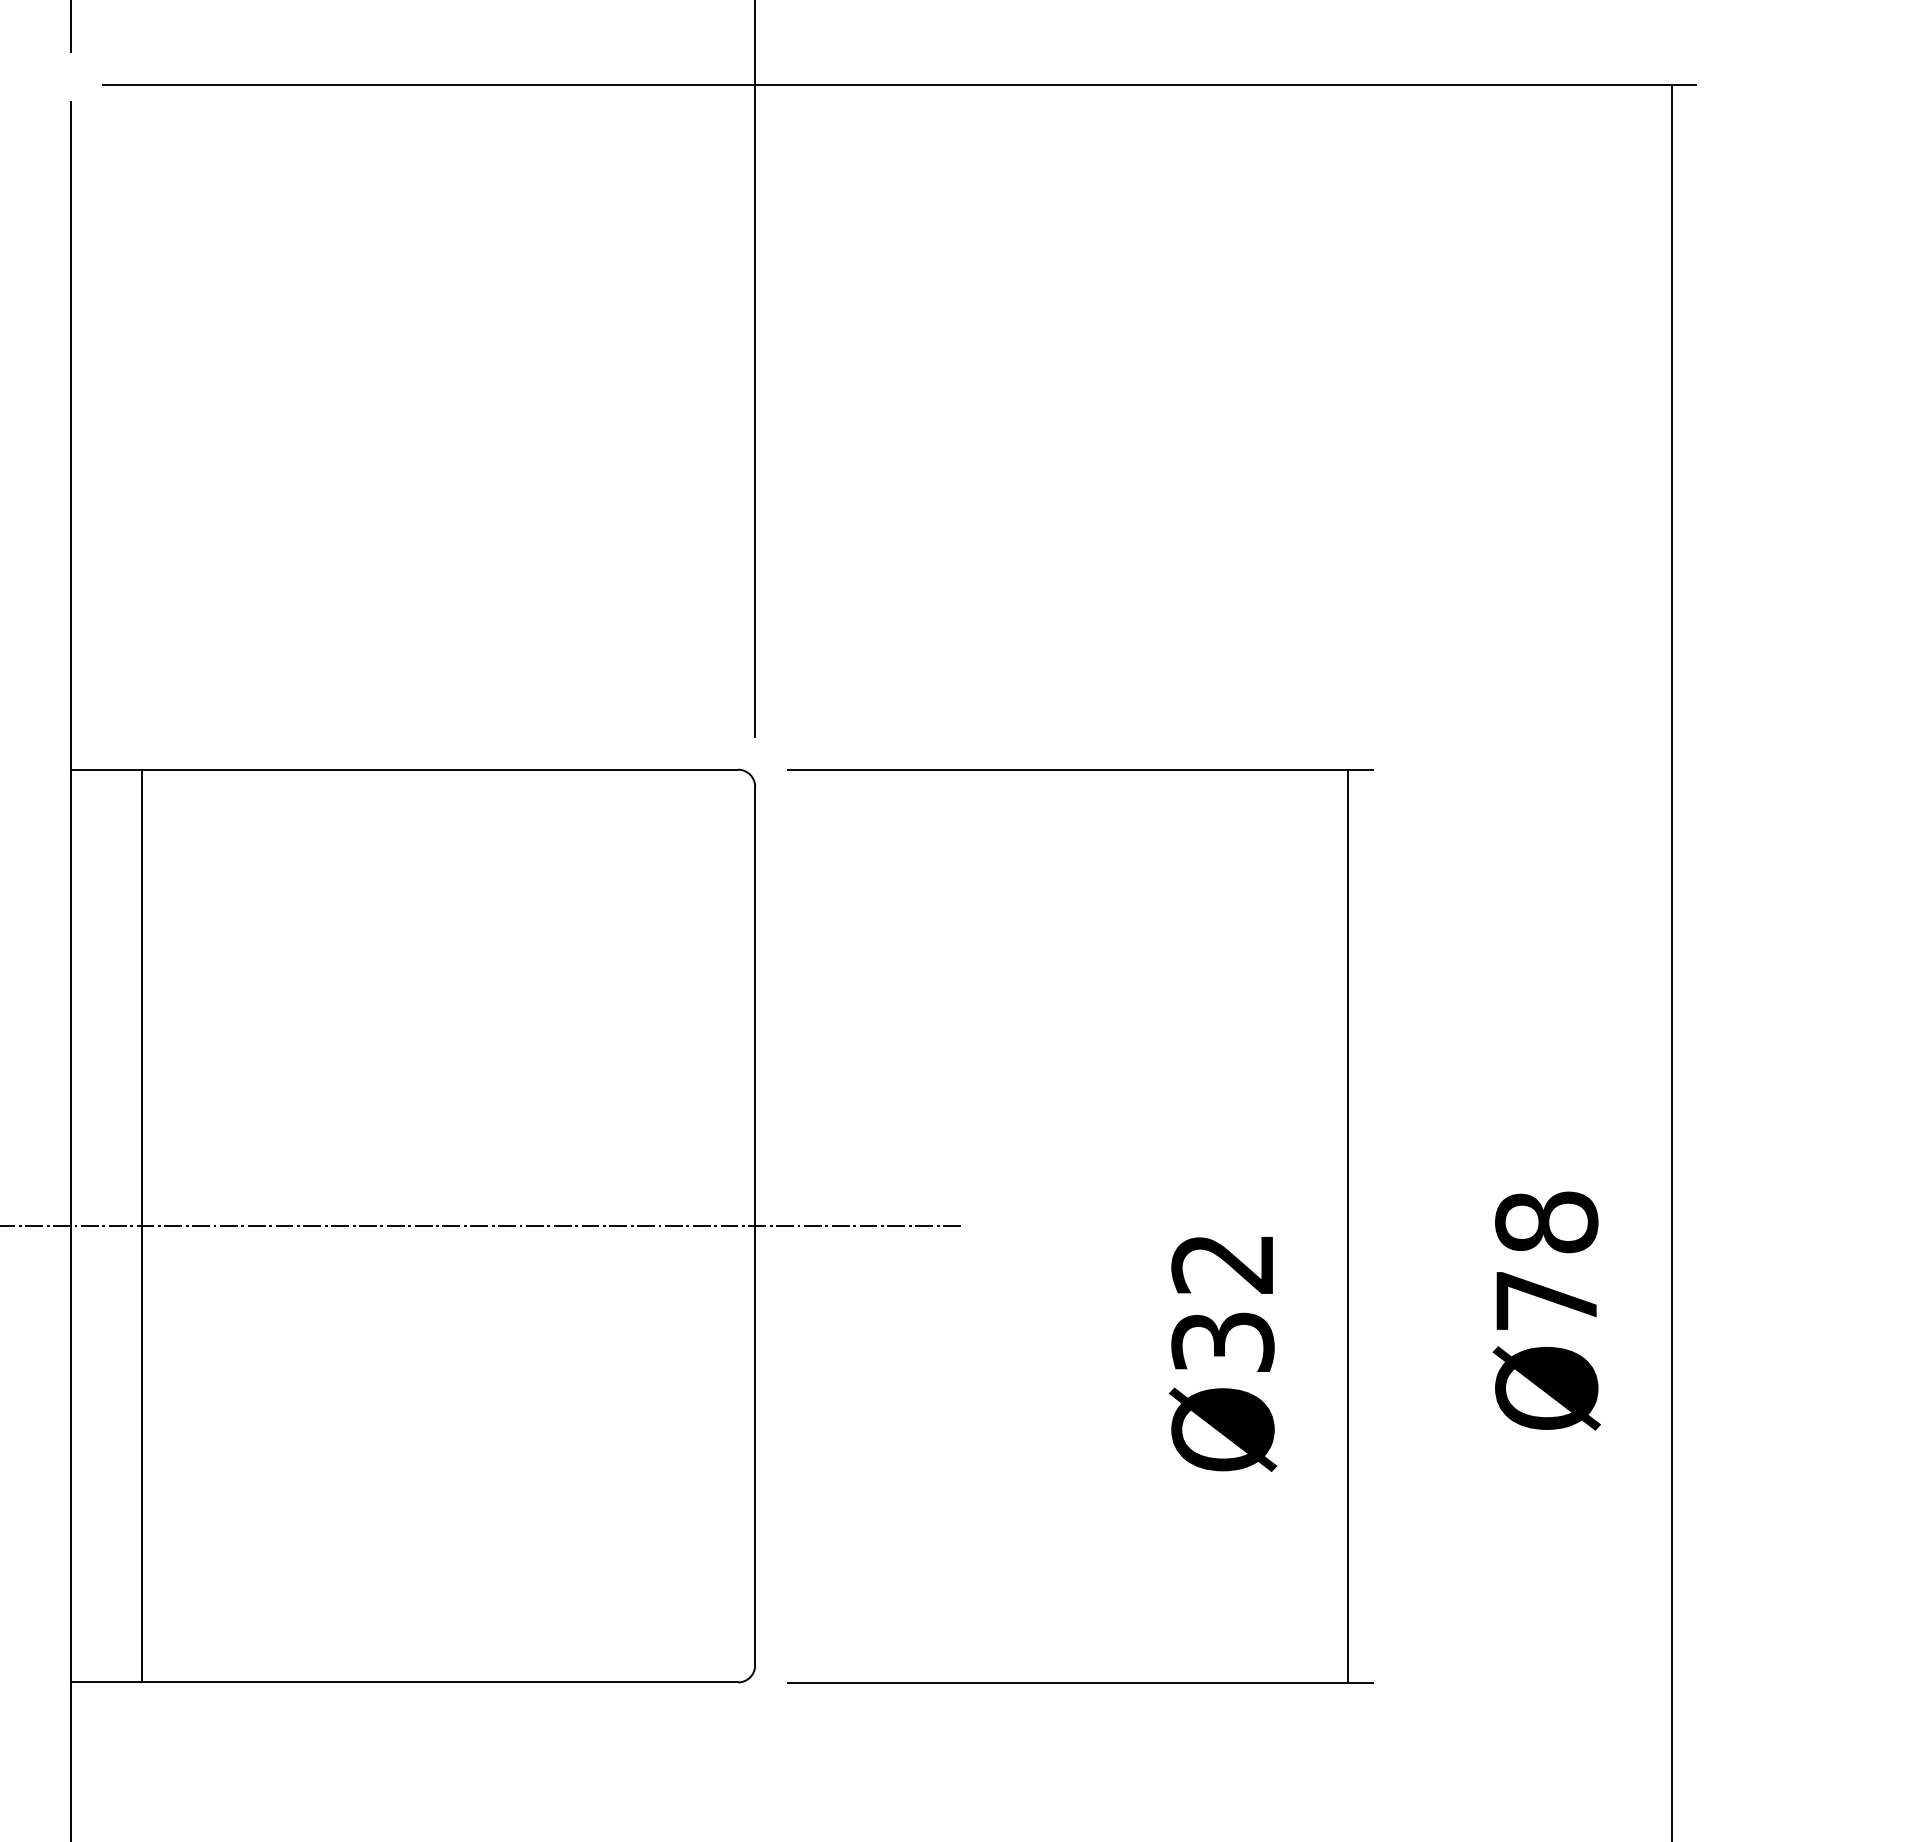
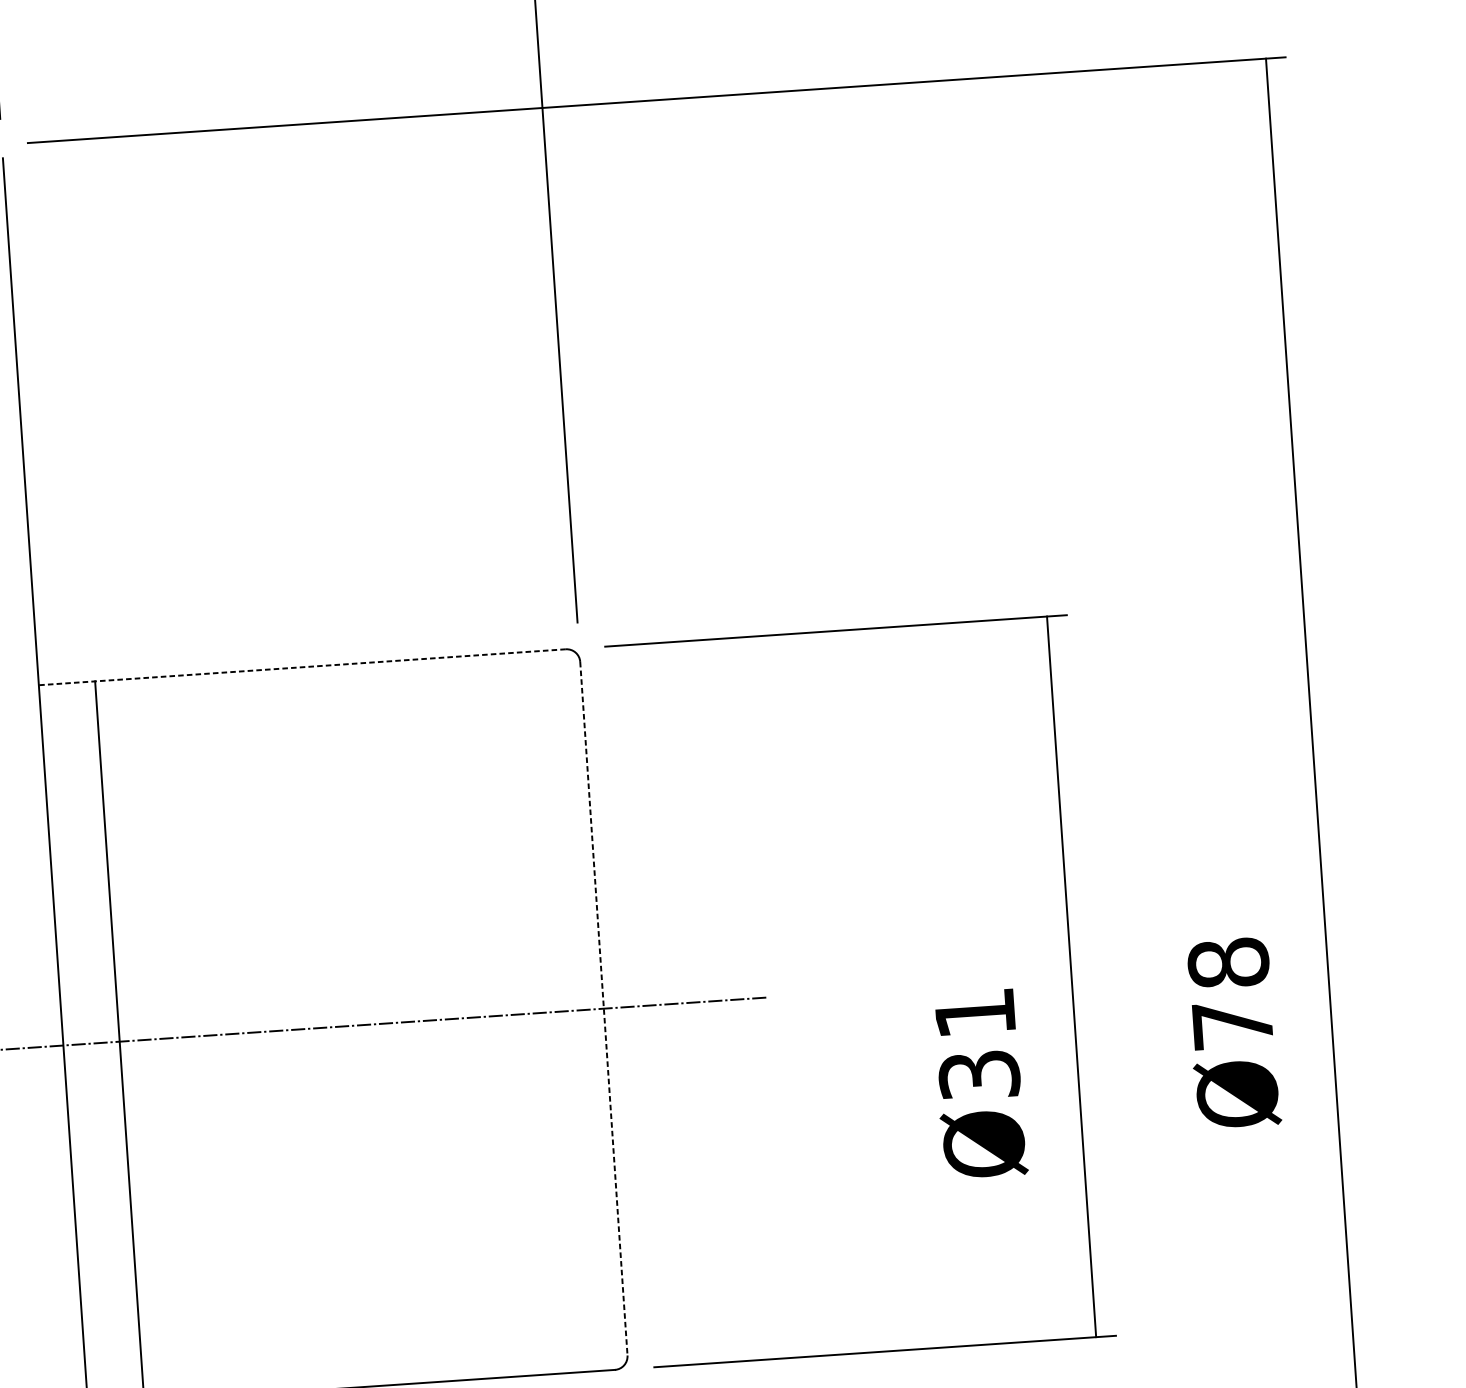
line: (404, 769) -> (302, 667), solid -> dashed
line: (755, 1226) -> (604, 1009), solid -> dashed
text: (1221, 1264) -> (974, 1013), Ø32 -> Ø31

